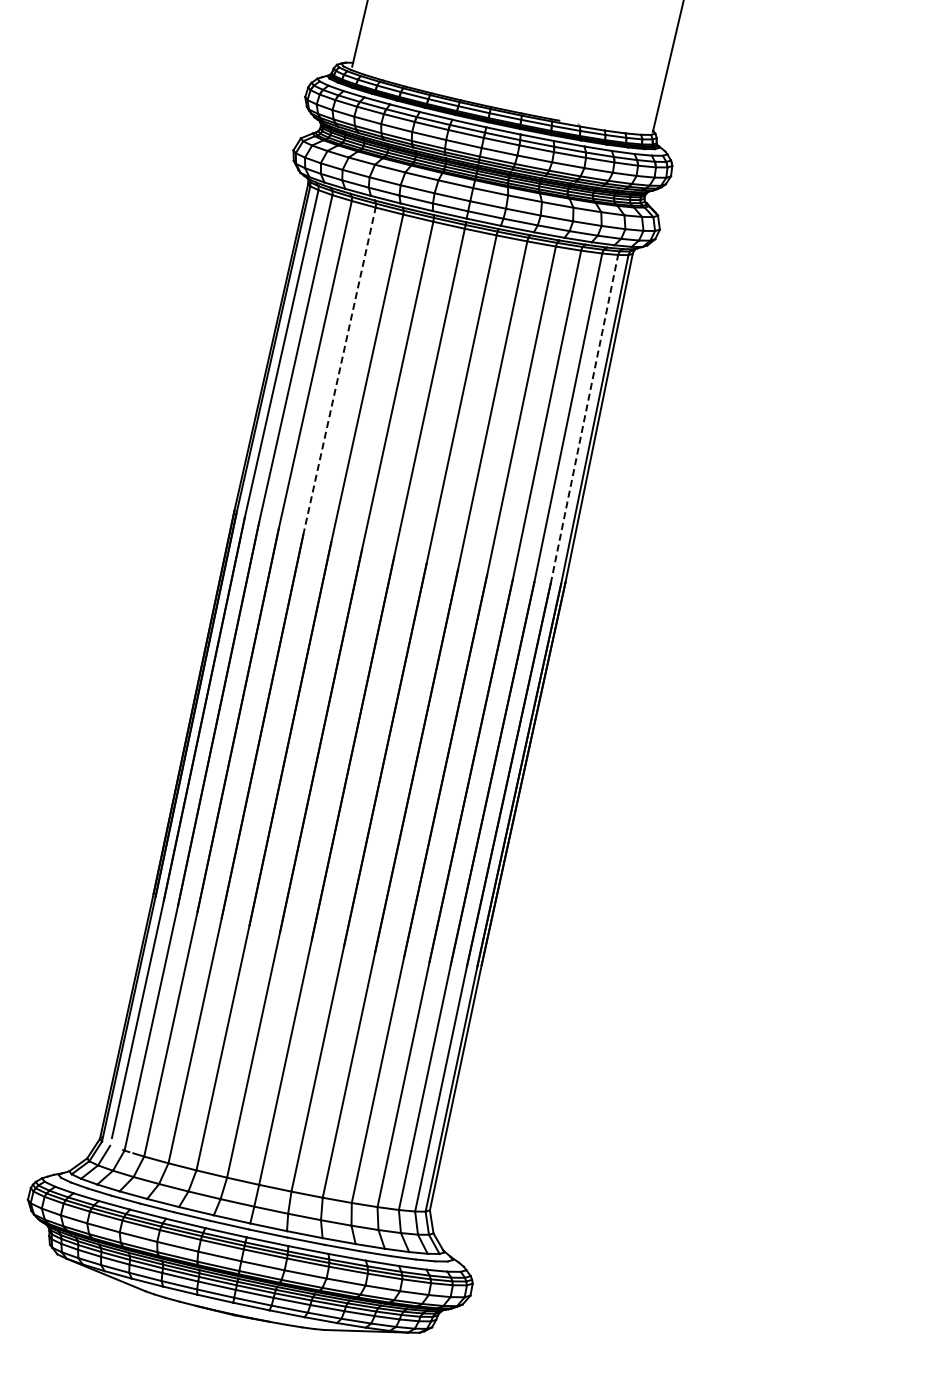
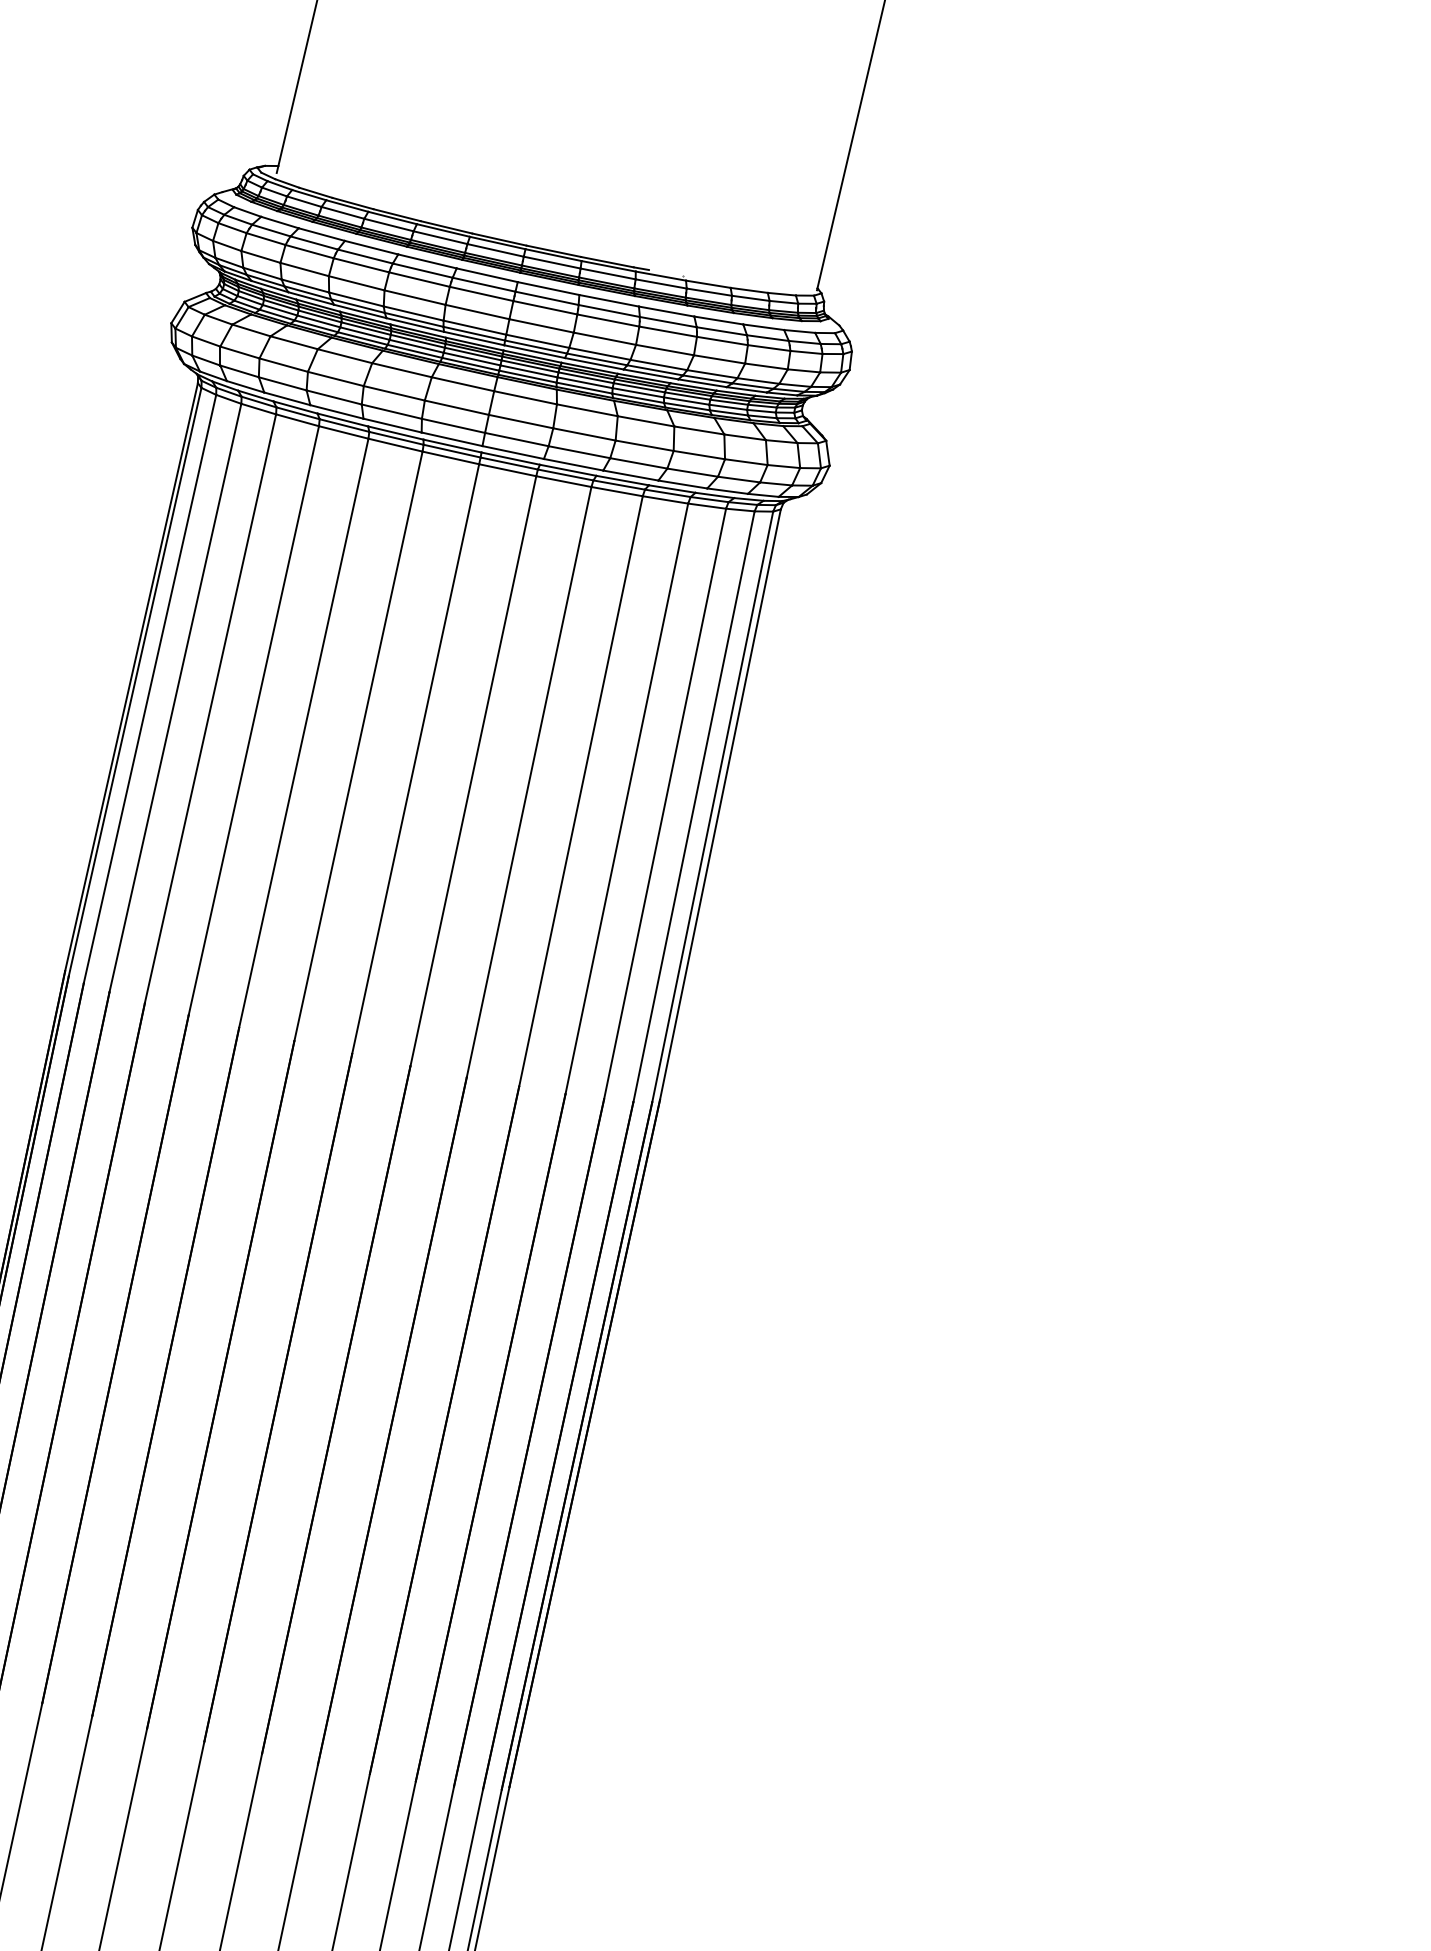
line: (339, 371) -> (253, 720), dashed -> solid
line: (584, 419) -> (694, 806), dashed -> solid

